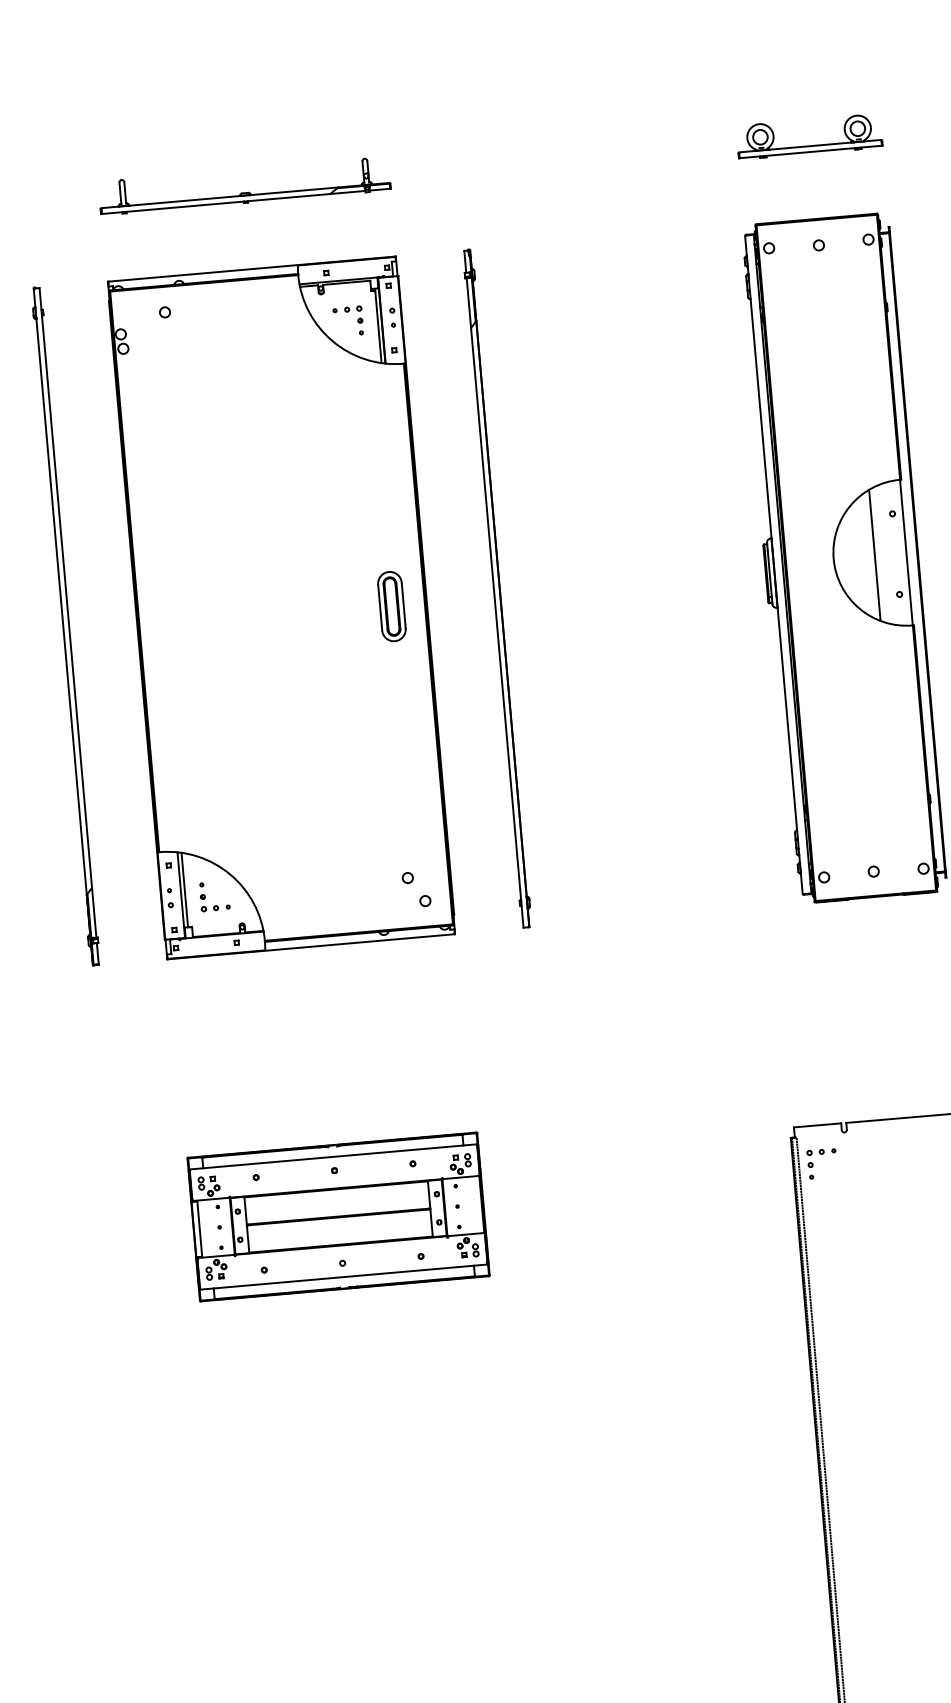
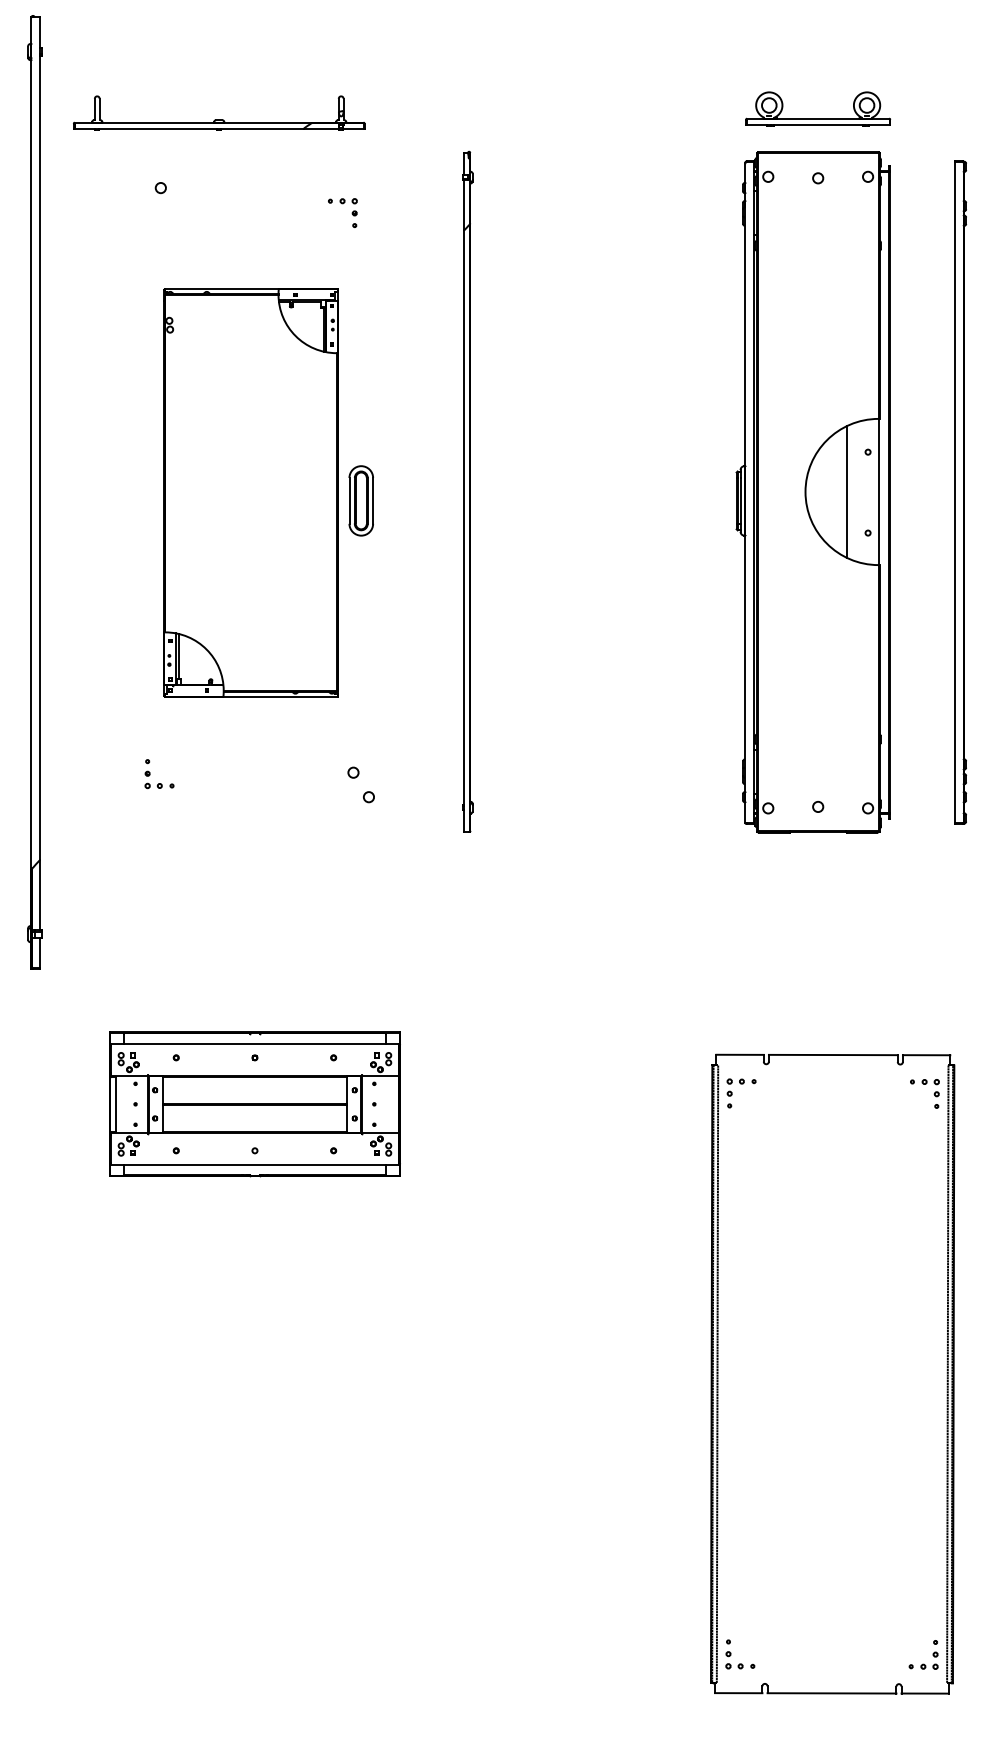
part: (810, 145) -> (818, 118), moved
part: (245, 192) -> (219, 119), moved
part: (280, 607) -> (250, 492), size x0.6
part: (64, 625) -> (33, 491), size x1.4

